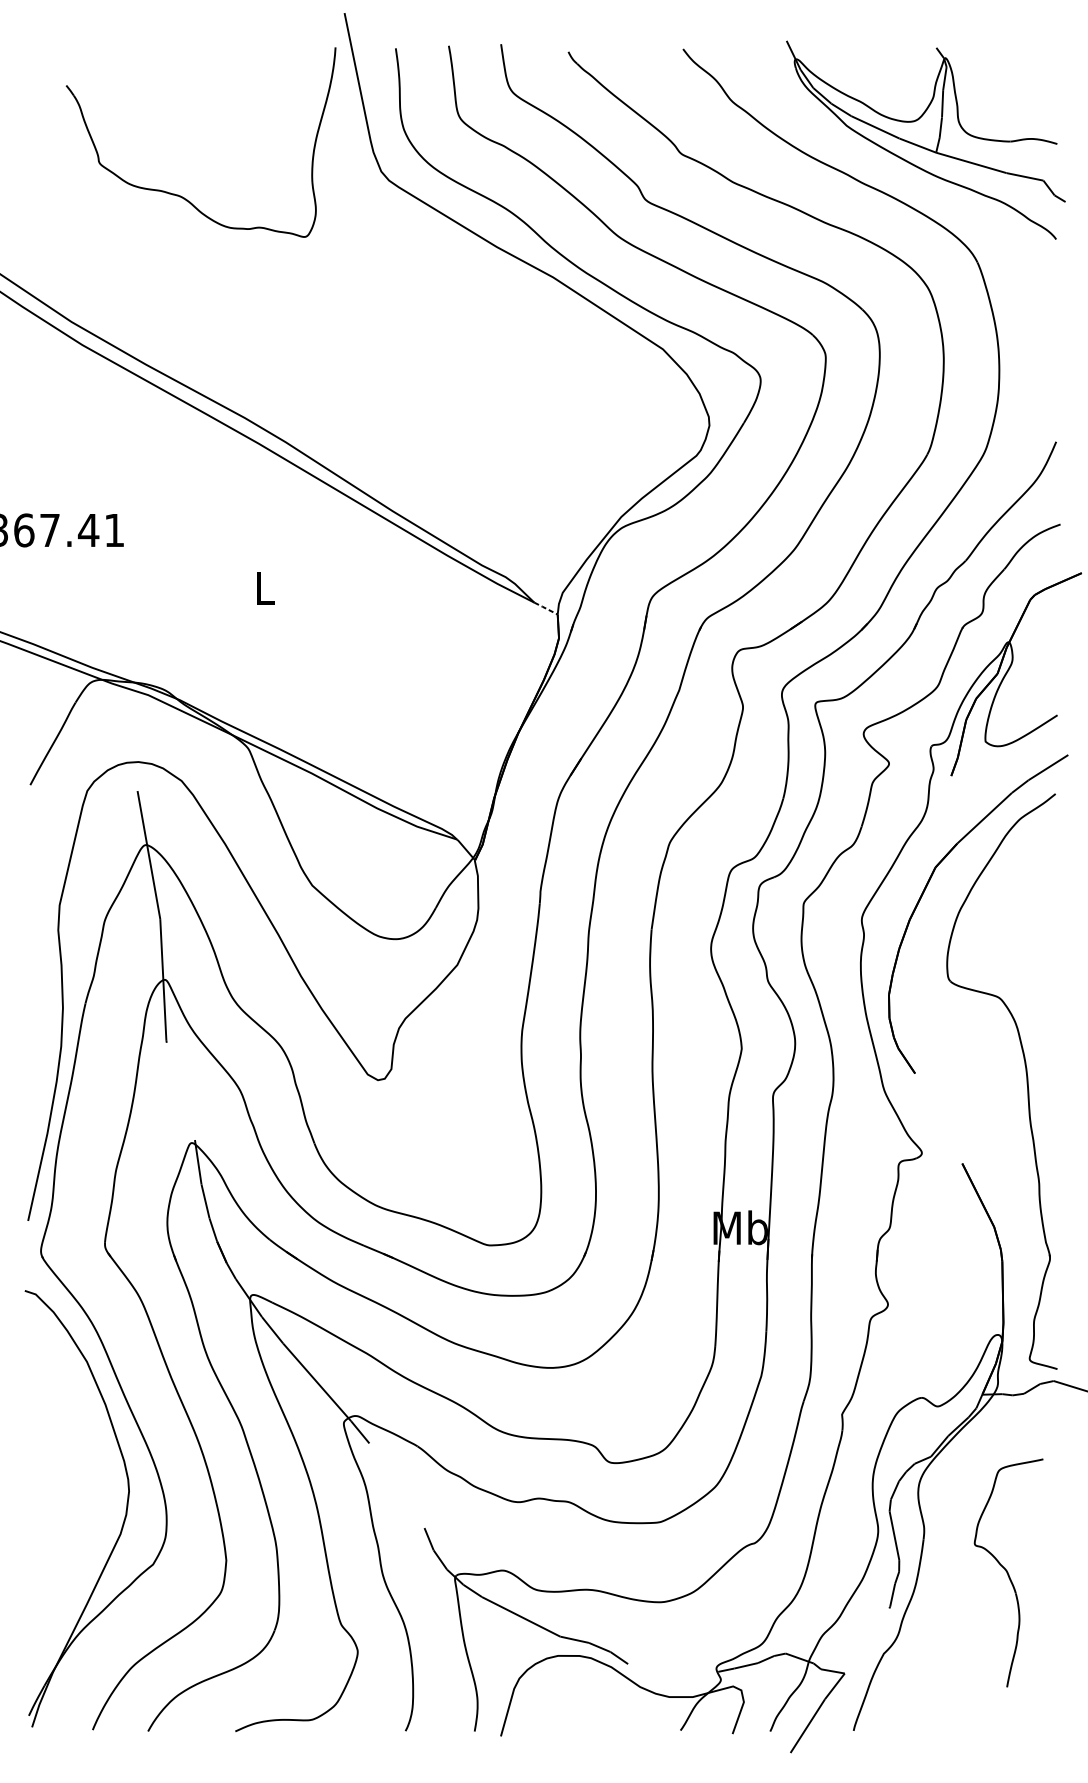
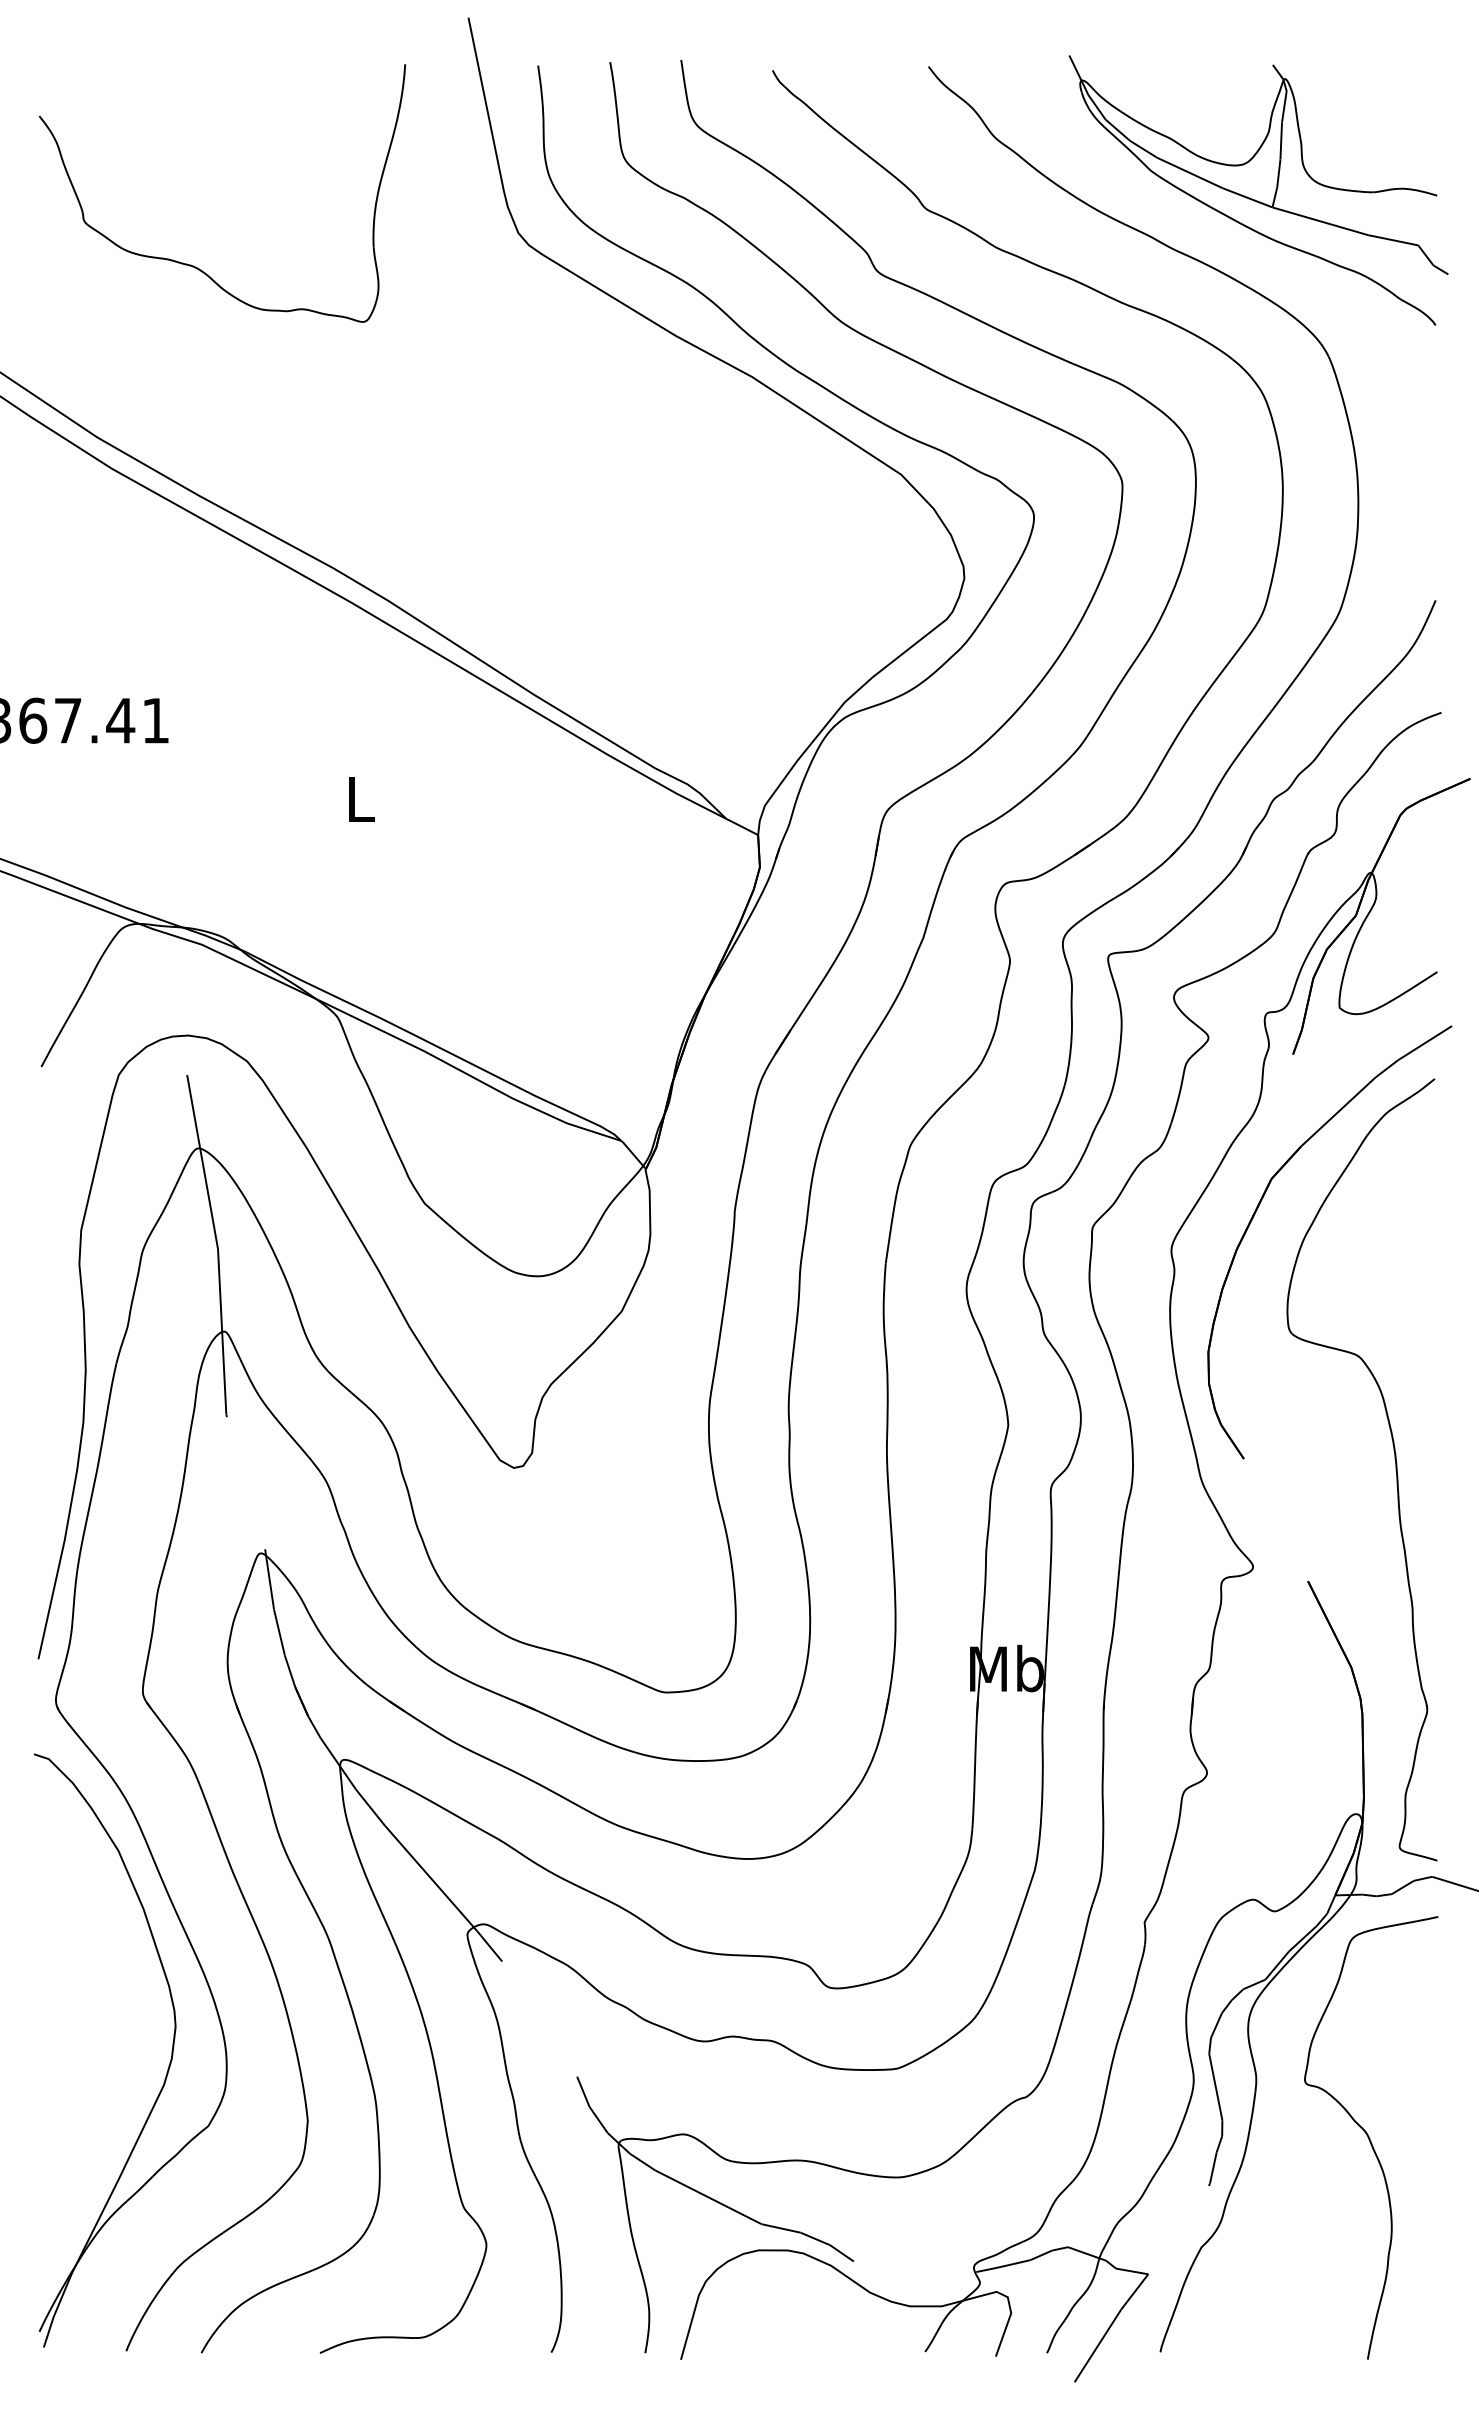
part: (179, 195) -> (193, 265), moved
line: (545, 608) -> (741, 826), dashed -> solid
part: (1009, 1572) -> (1371, 2137), size x1.43

